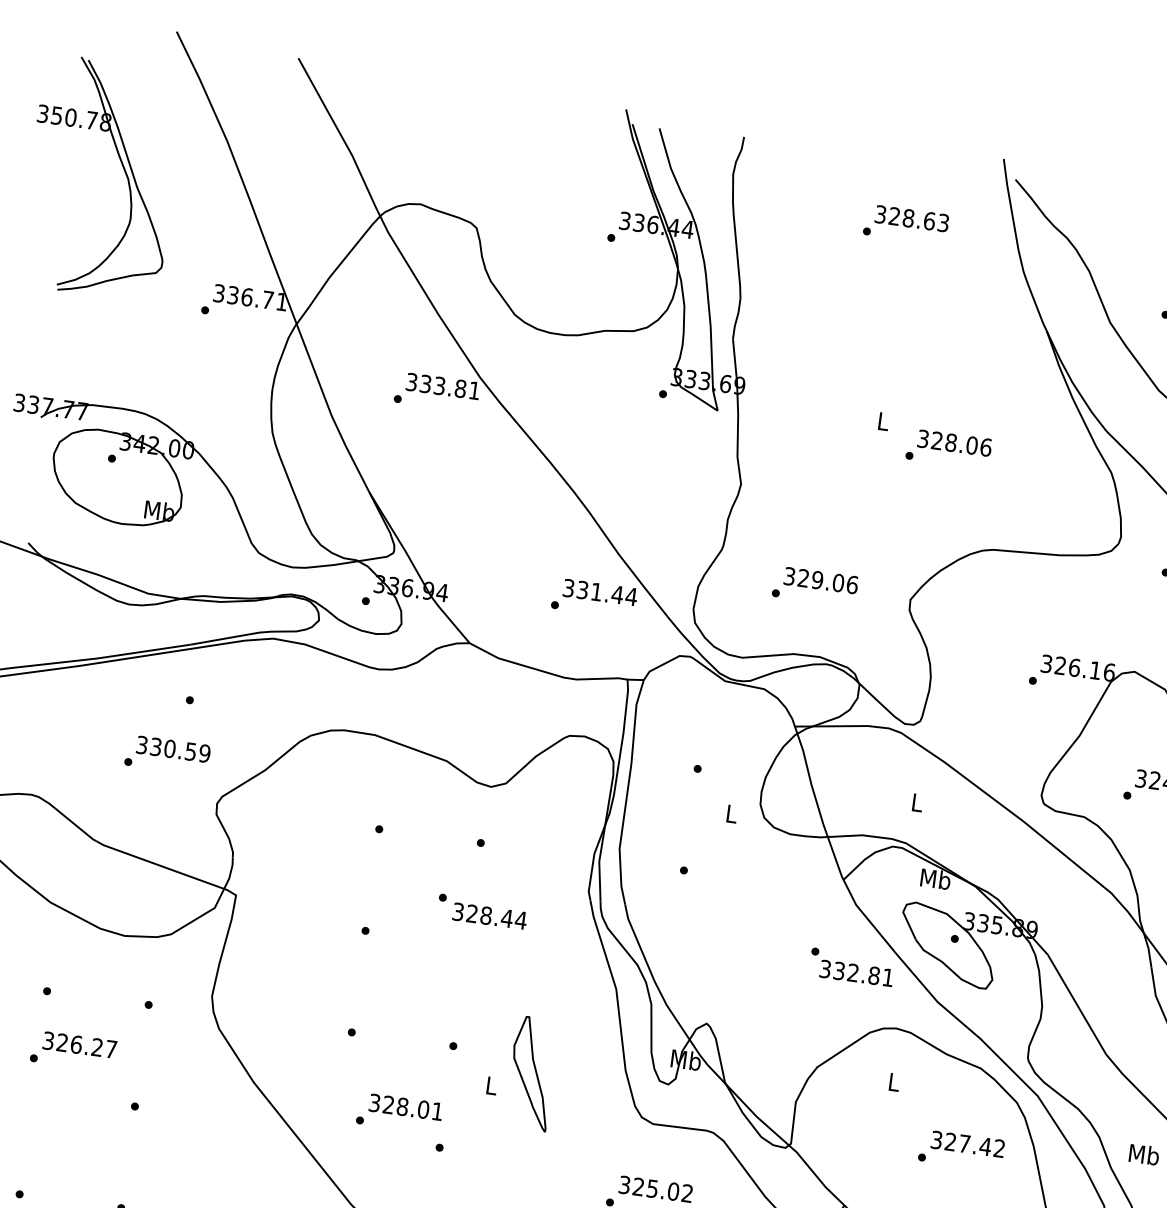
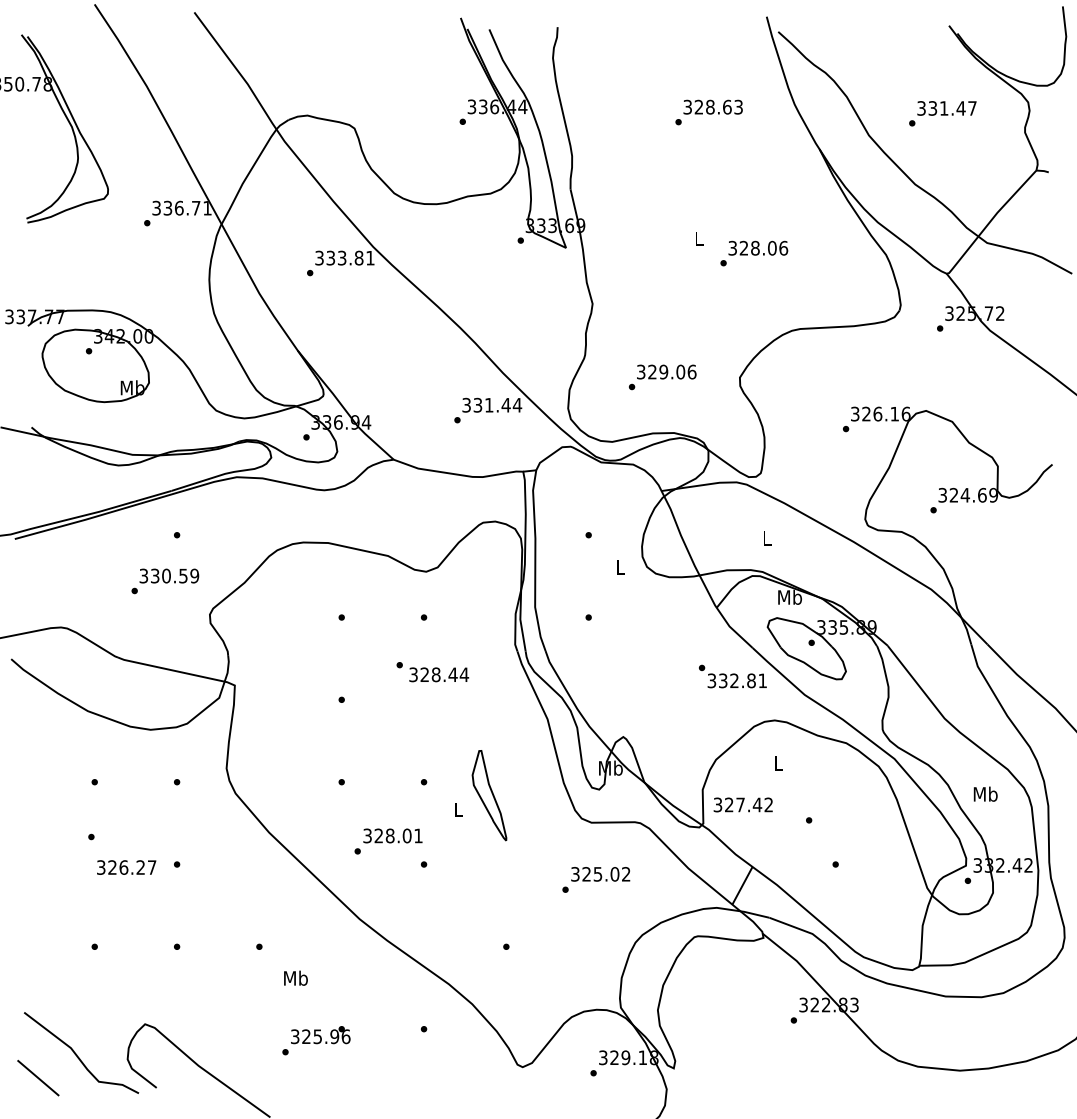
text: (905, 224) -> (708, 112), moved
text: (79, 1045) -> (126, 867), moved
text: (967, 1143) -> (742, 804), moved

